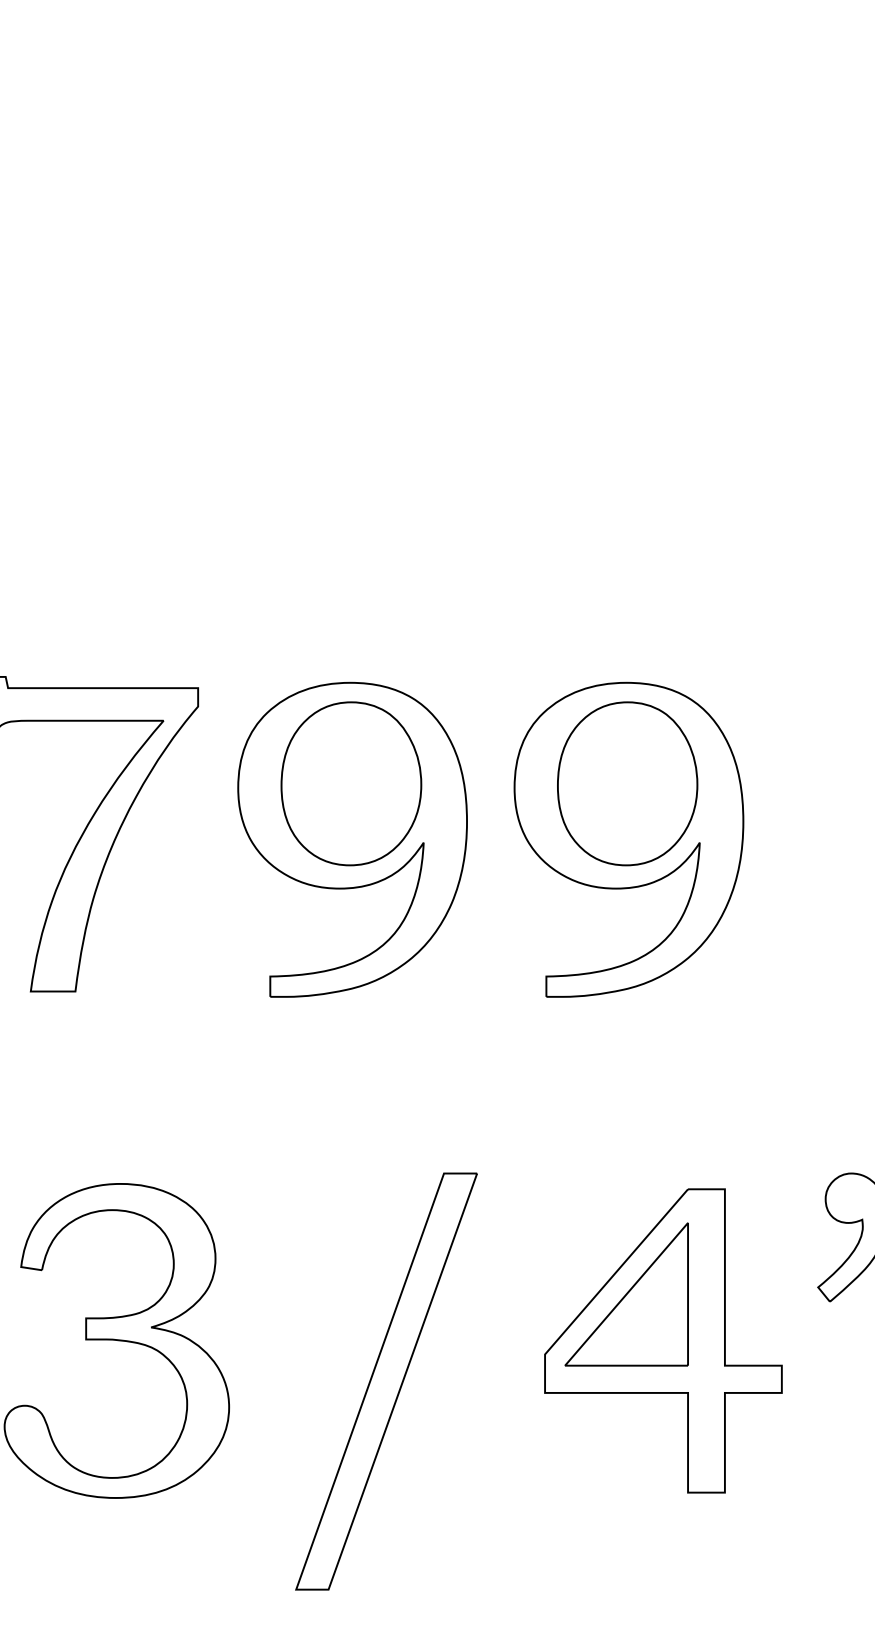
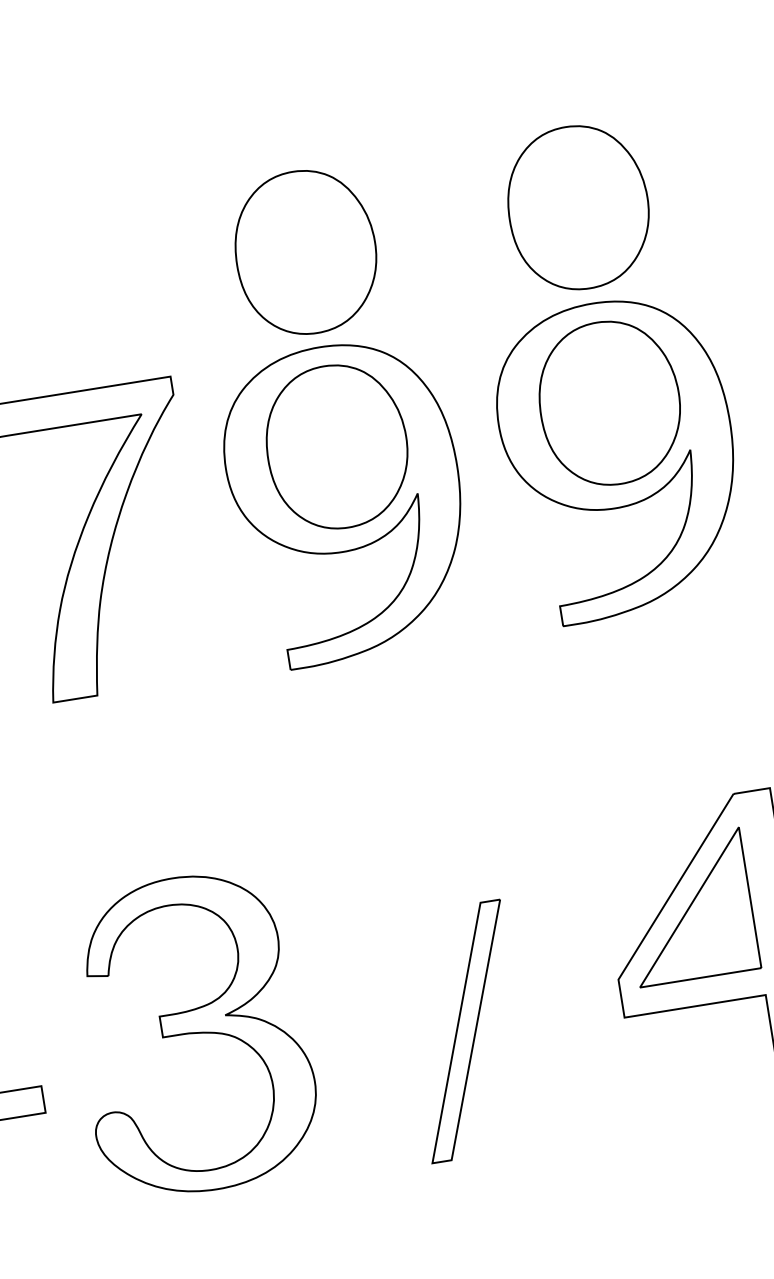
part: (627, 585) -> (578, 207), added
part: (351, 586) -> (305, 251), added
part: (386, 1381) -> (466, 1031), size x0.6

